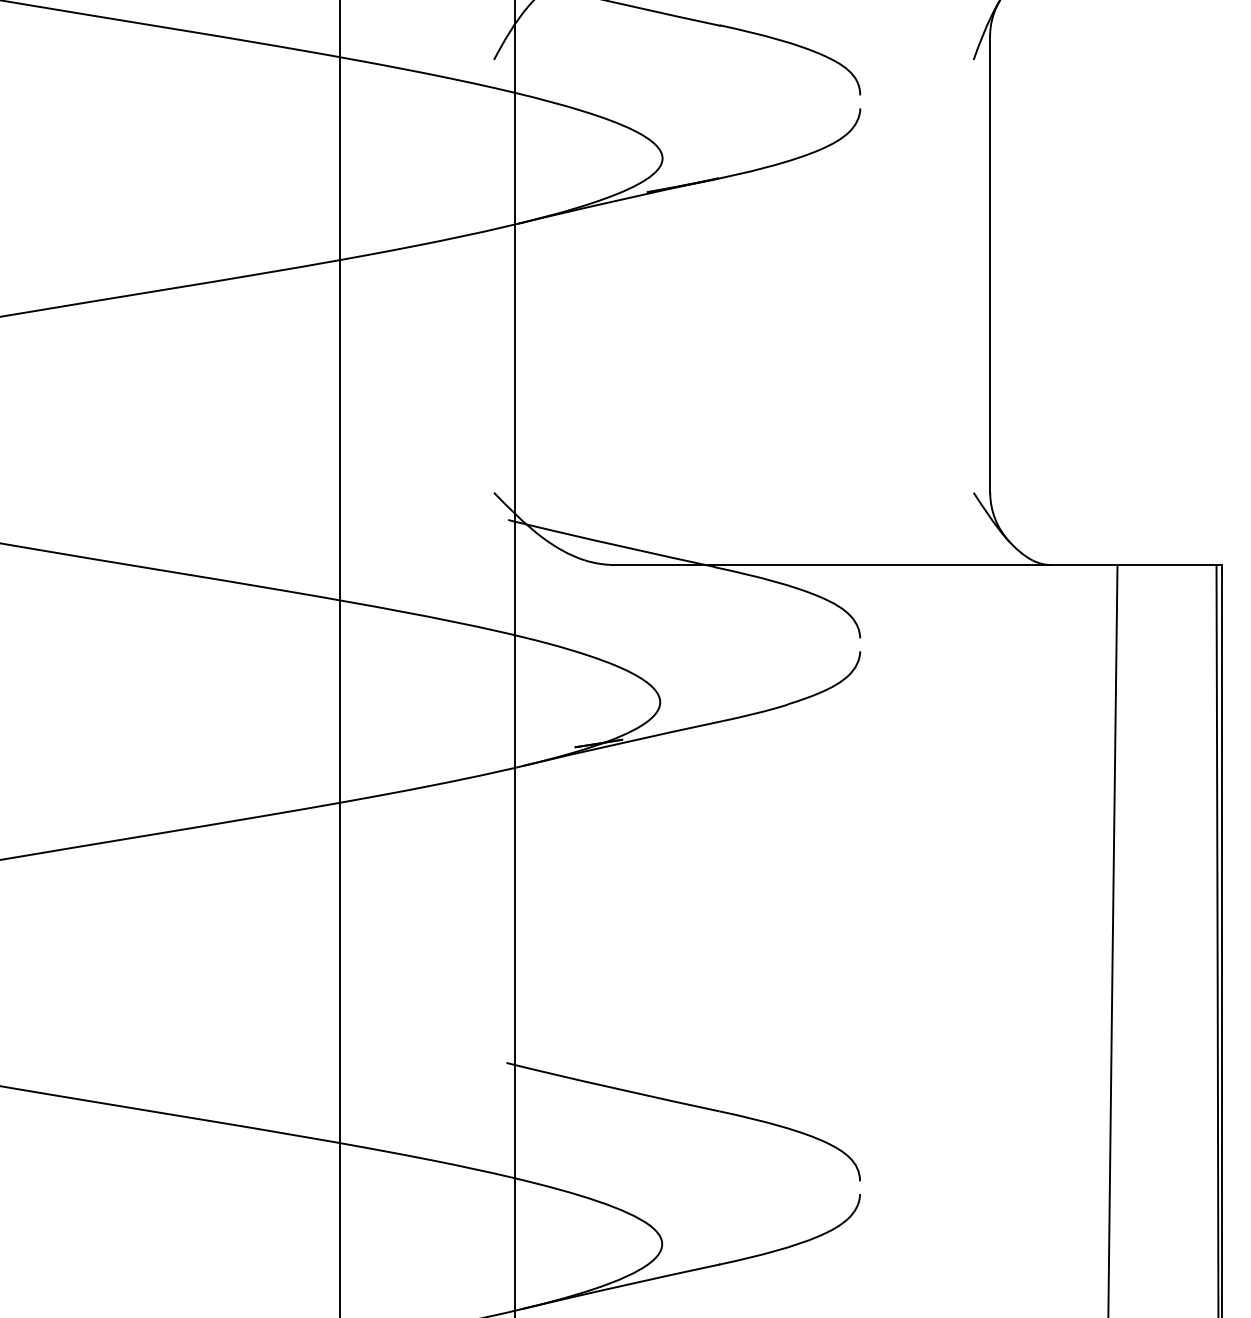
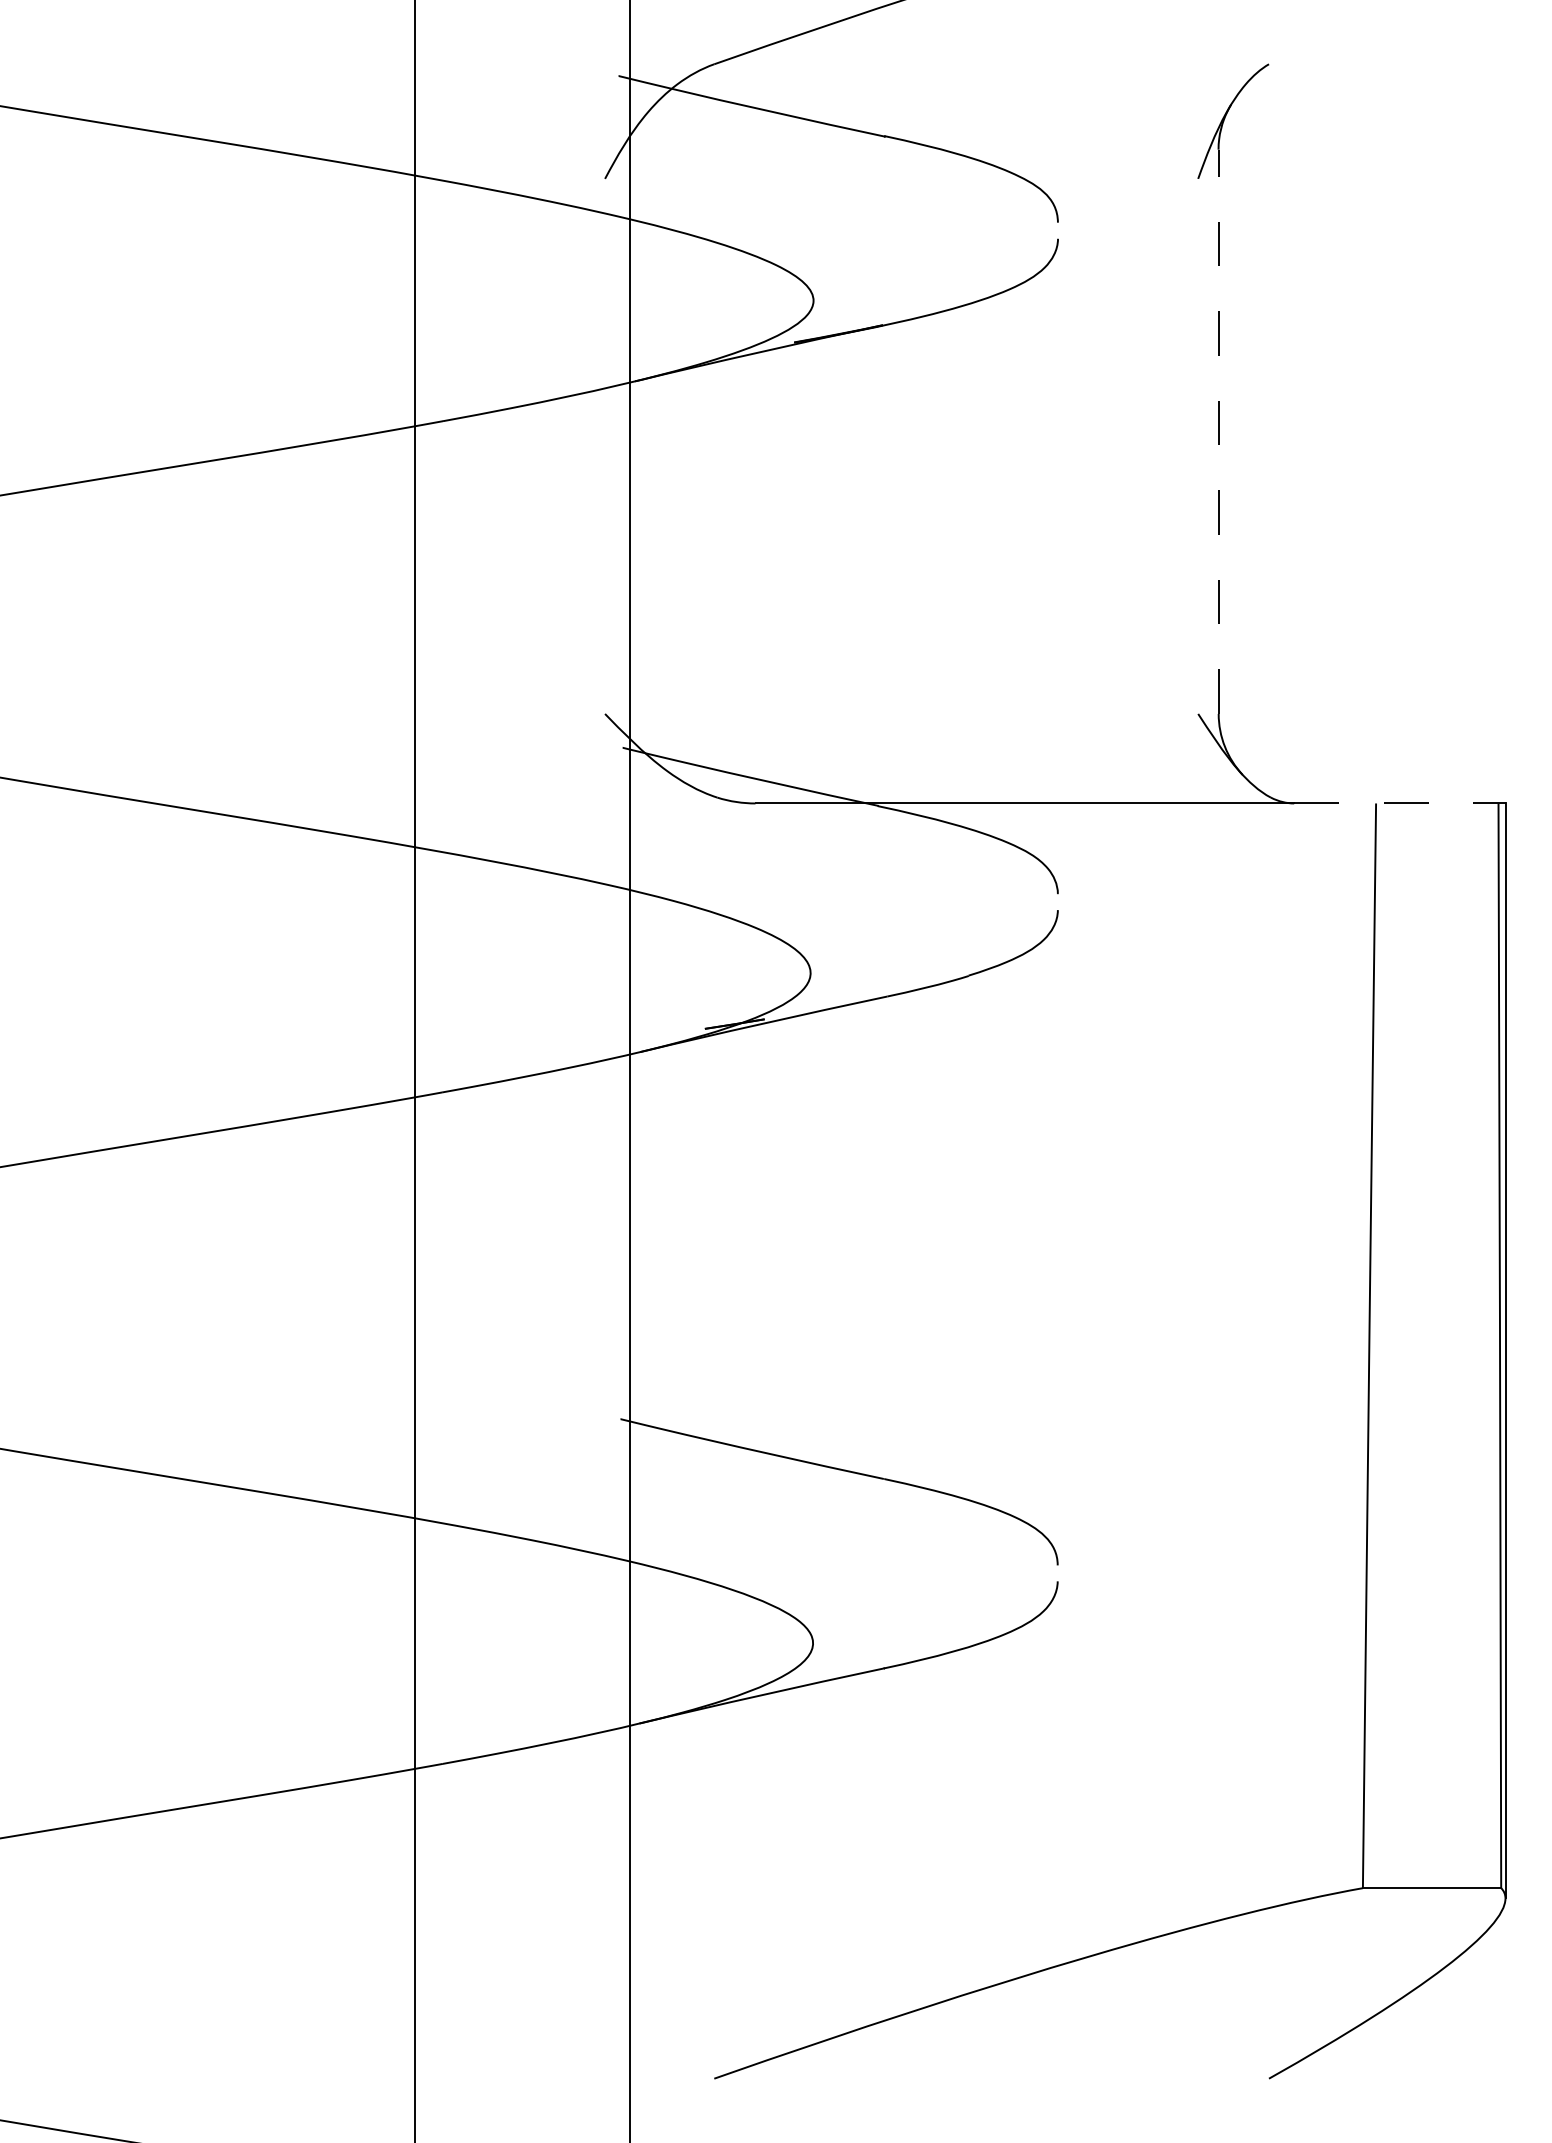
line: (990, 264) -> (1218, 431), solid -> dashed
line: (1136, 565) -> (1399, 803), solid -> dashed

